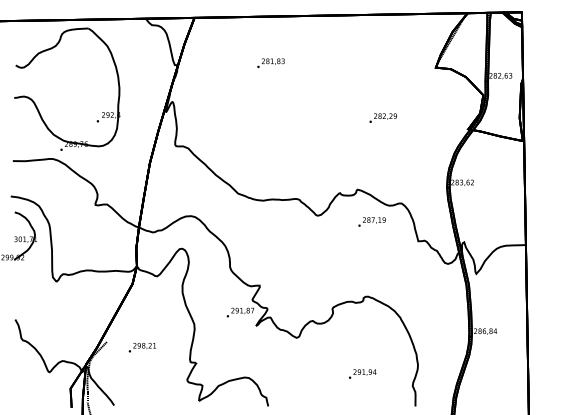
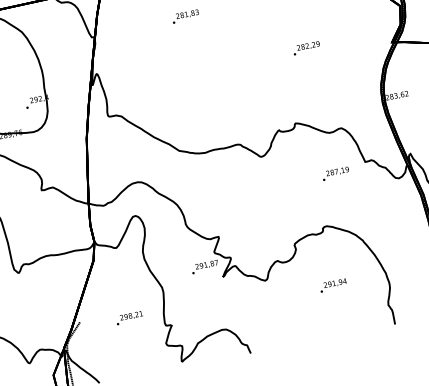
text: (371, 221) -> (335, 173), moved
text: (141, 347) -> (128, 318), moved
text: (362, 373) -> (333, 285), moved

